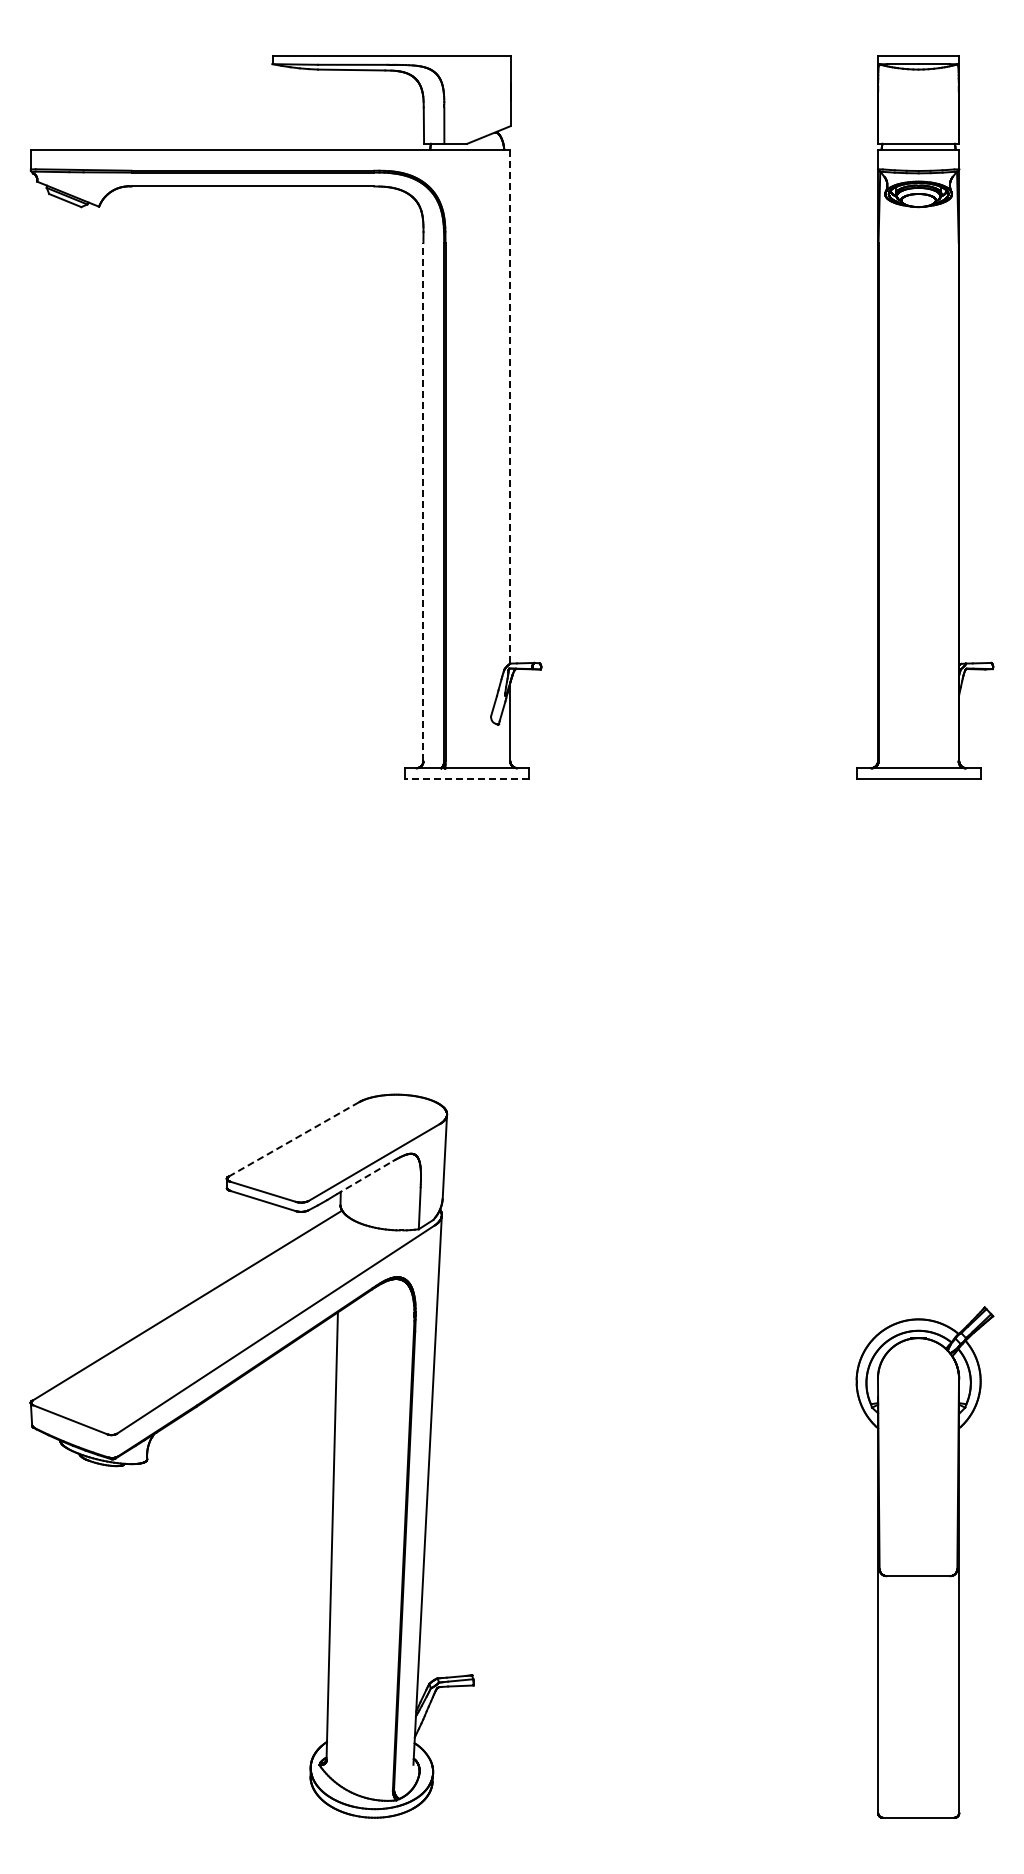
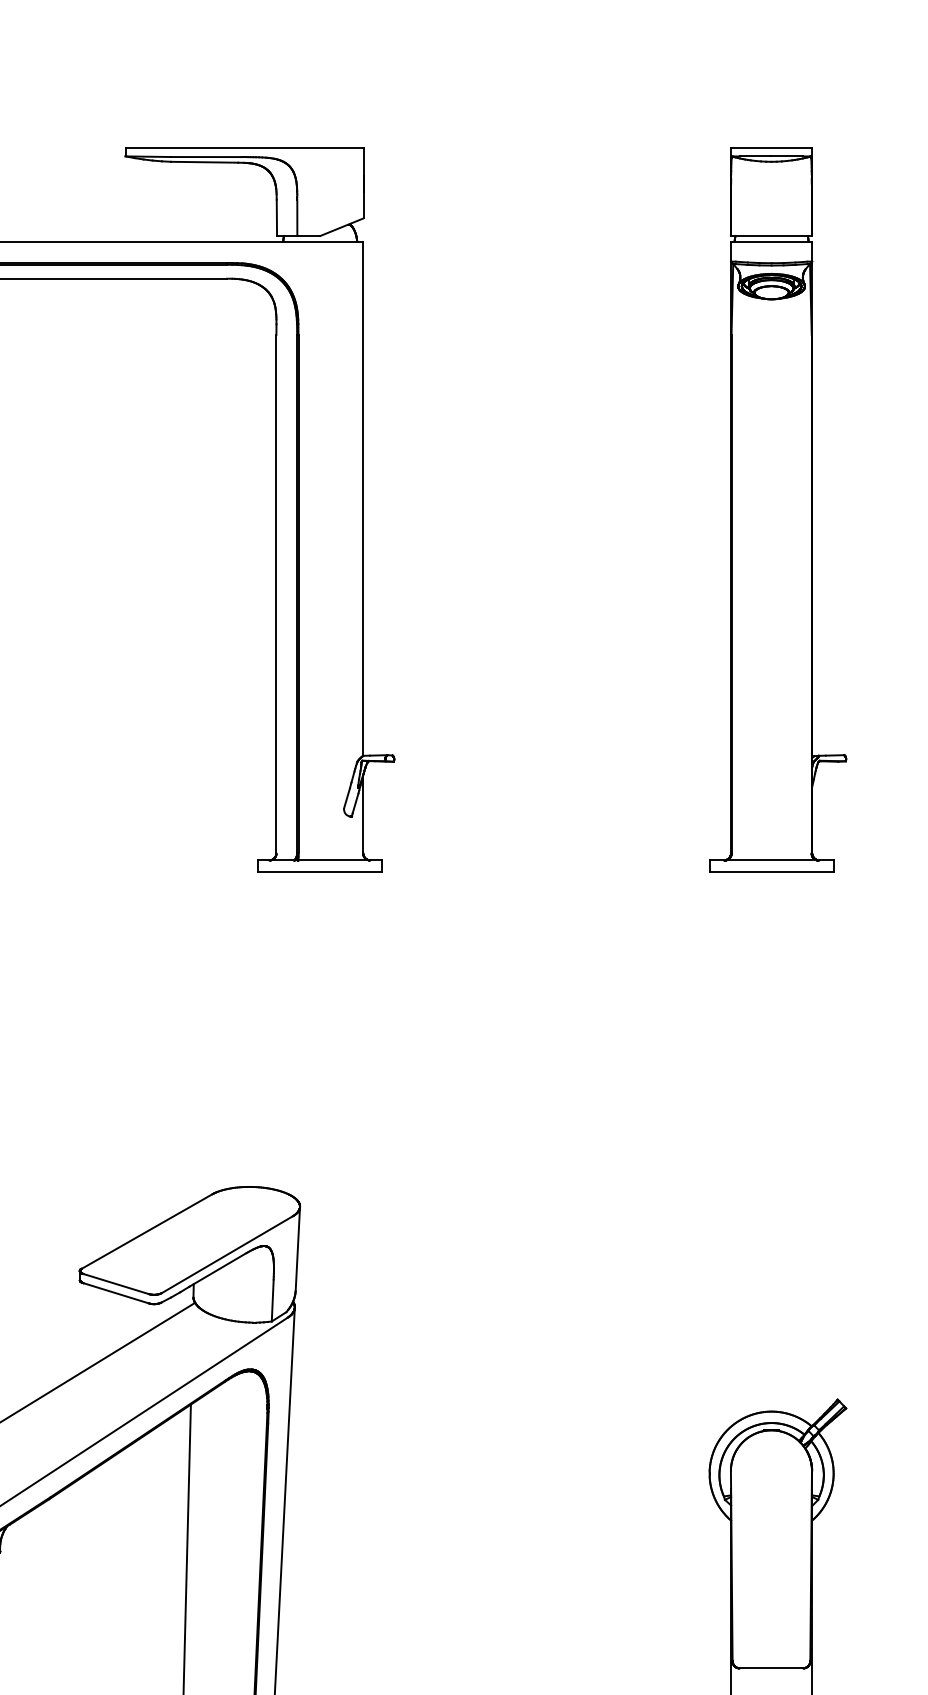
line: (510, 406) -> (363, 498), dashed -> solid
line: (423, 501) -> (276, 593), dashed -> solid
line: (466, 779) -> (319, 871), dashed -> solid
line: (294, 1139) -> (147, 1231), dashed -> solid
line: (365, 1177) -> (218, 1269), dashed -> solid

